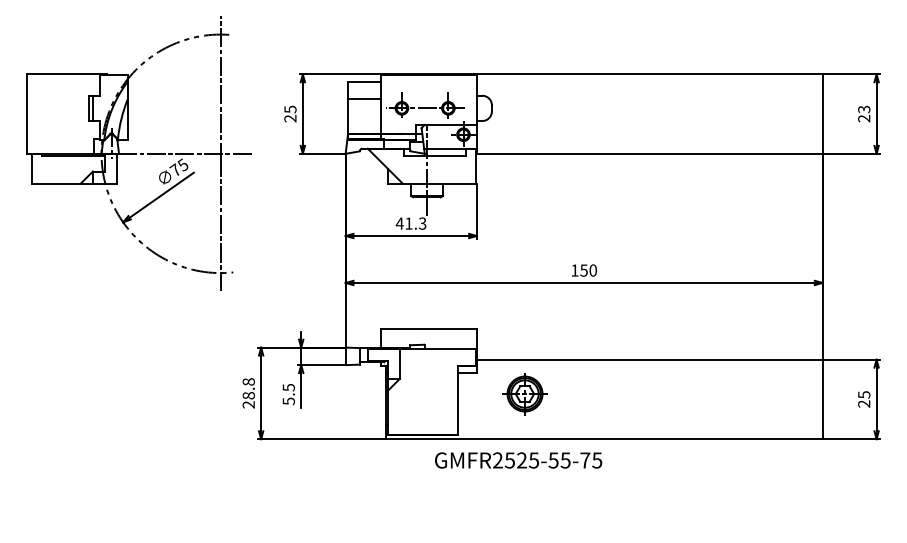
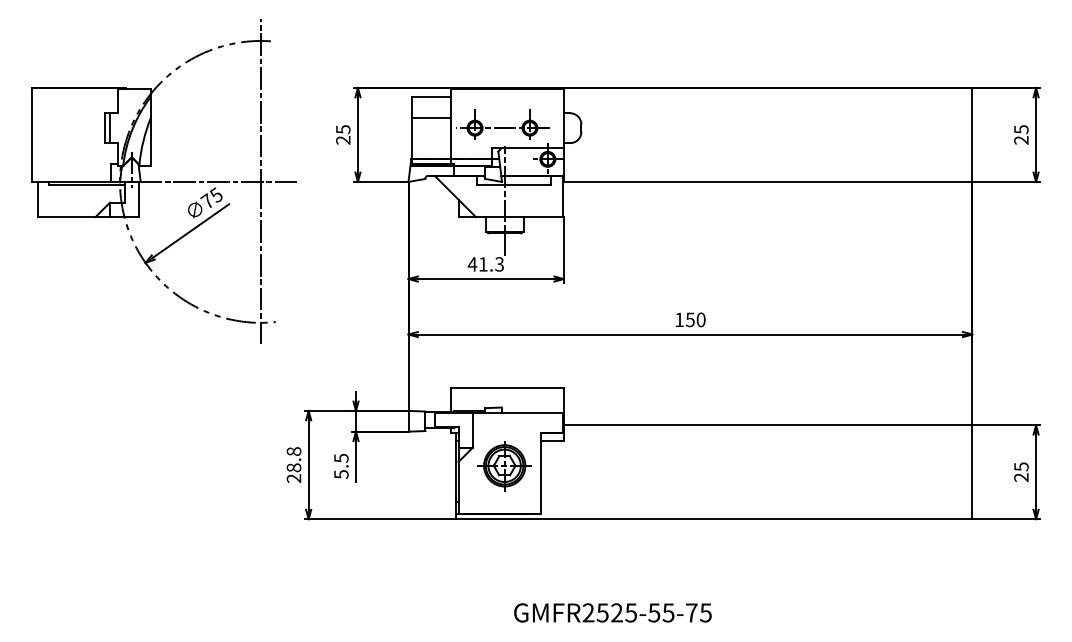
text: (863, 108) -> (1020, 128), 23 -> 25
part: (524, 394) -> (504, 466), moved
text: (518, 460) -> (612, 612), moved

